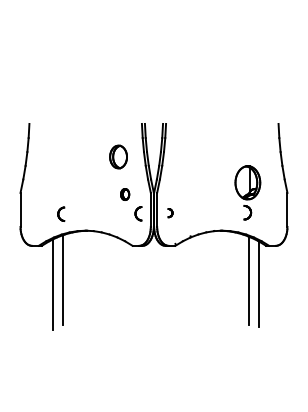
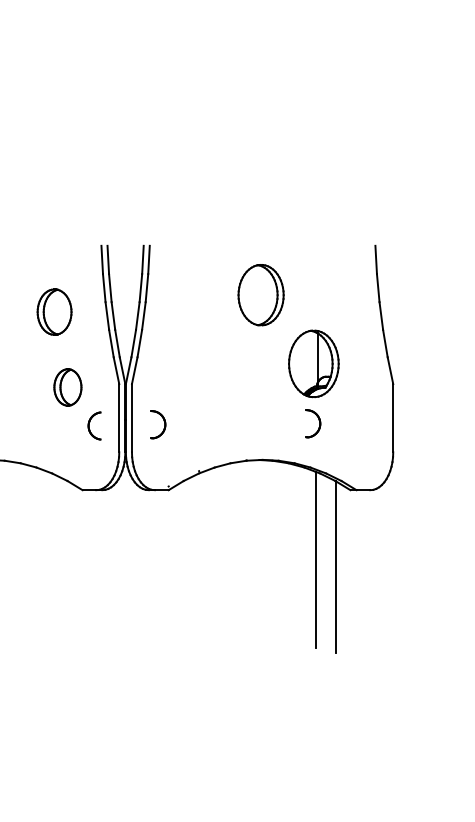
part: (221, 148) -> (260, 295), added
part: (124, 194) -> (66, 387), size x1.67
part: (170, 212) -> (158, 423), size x1.67

